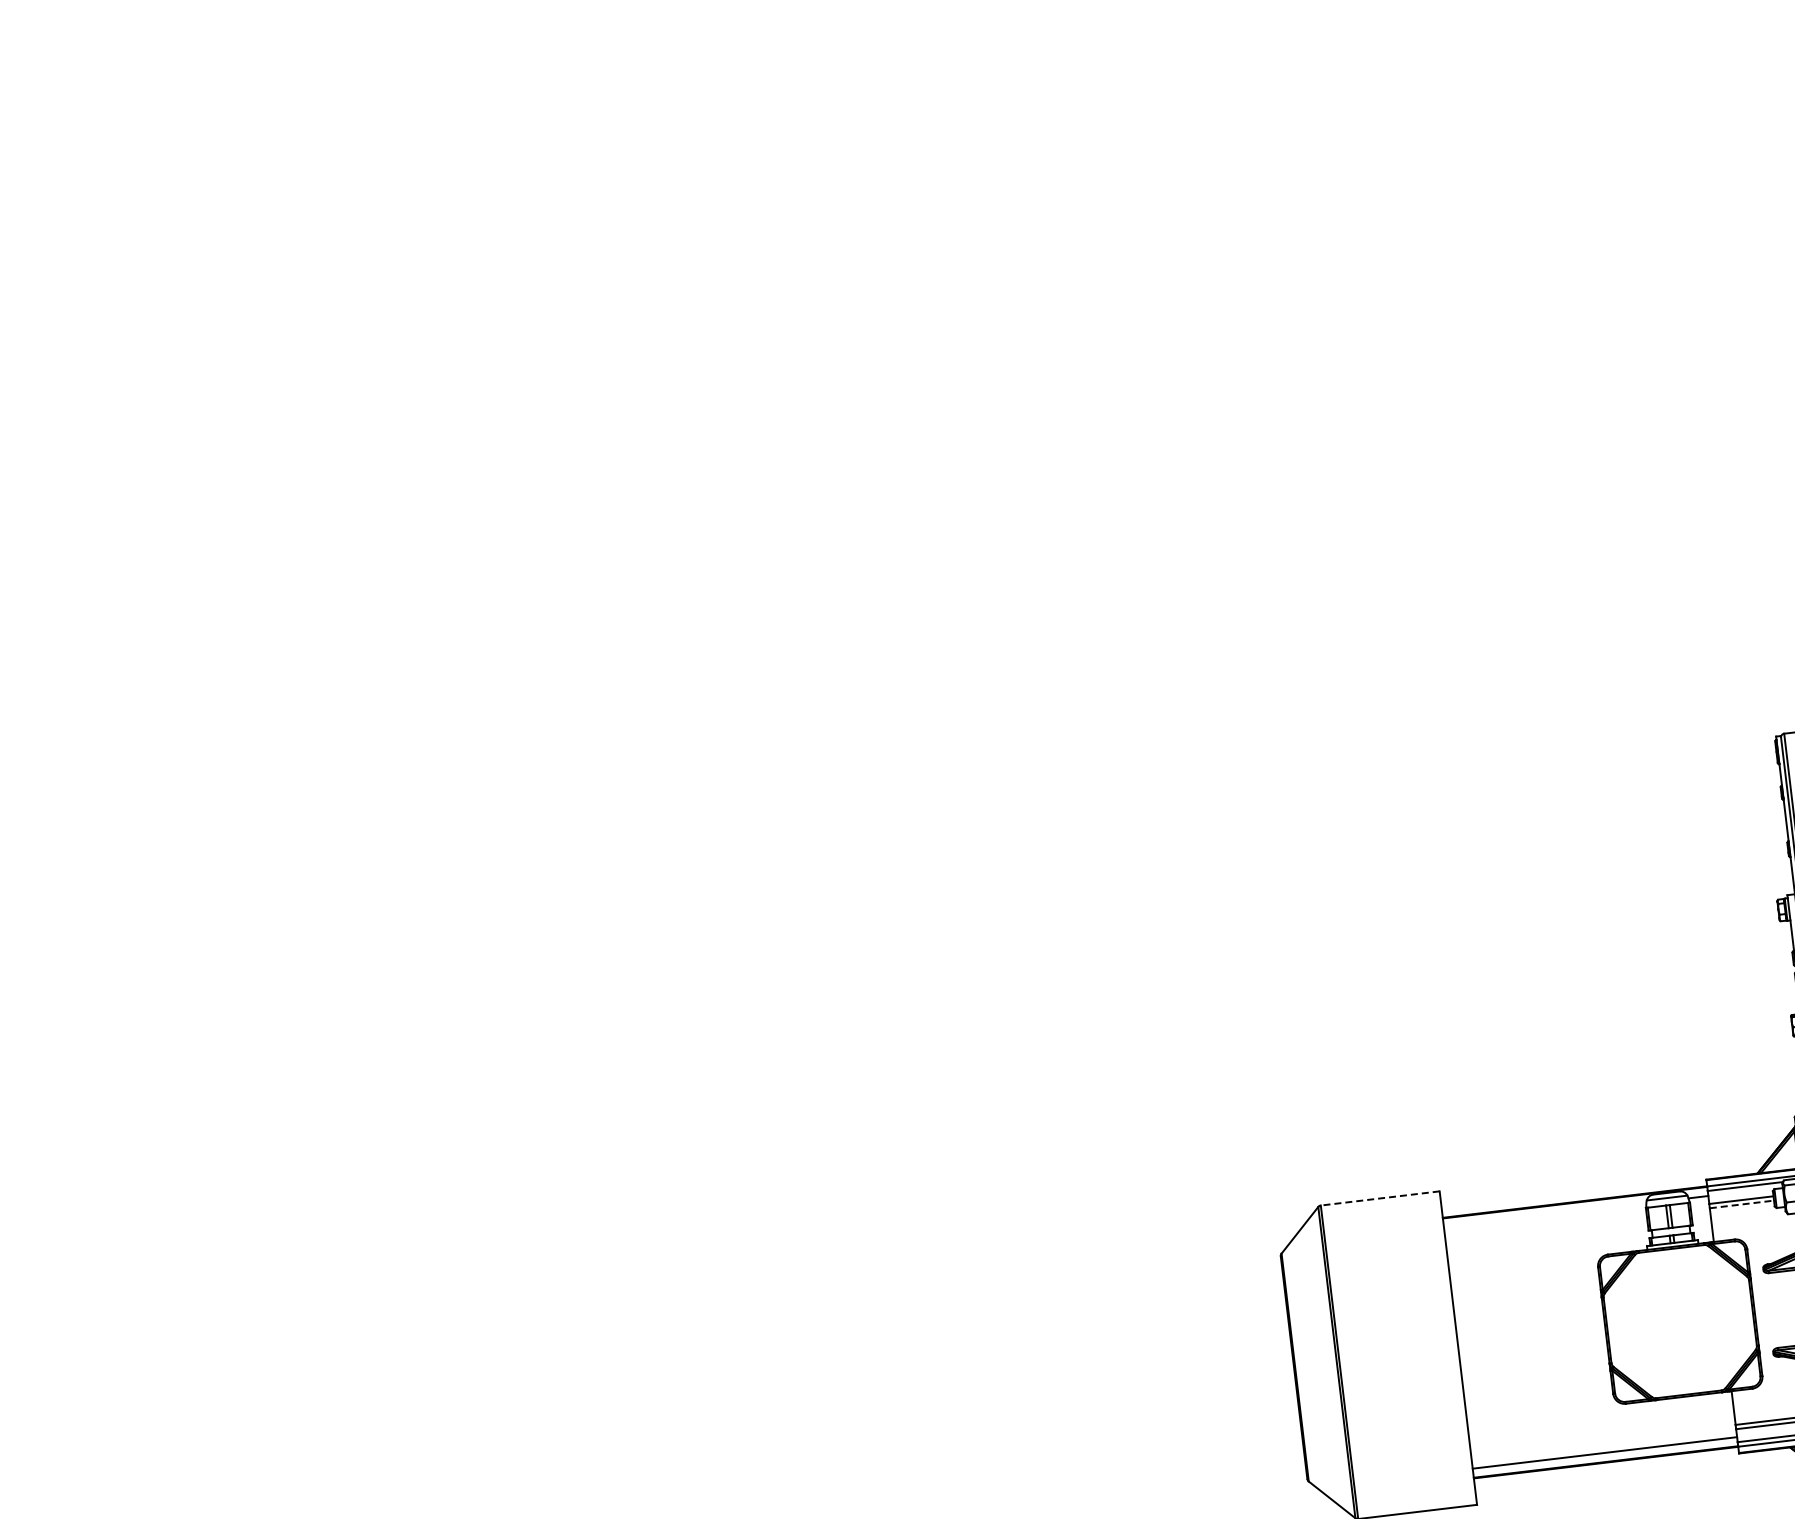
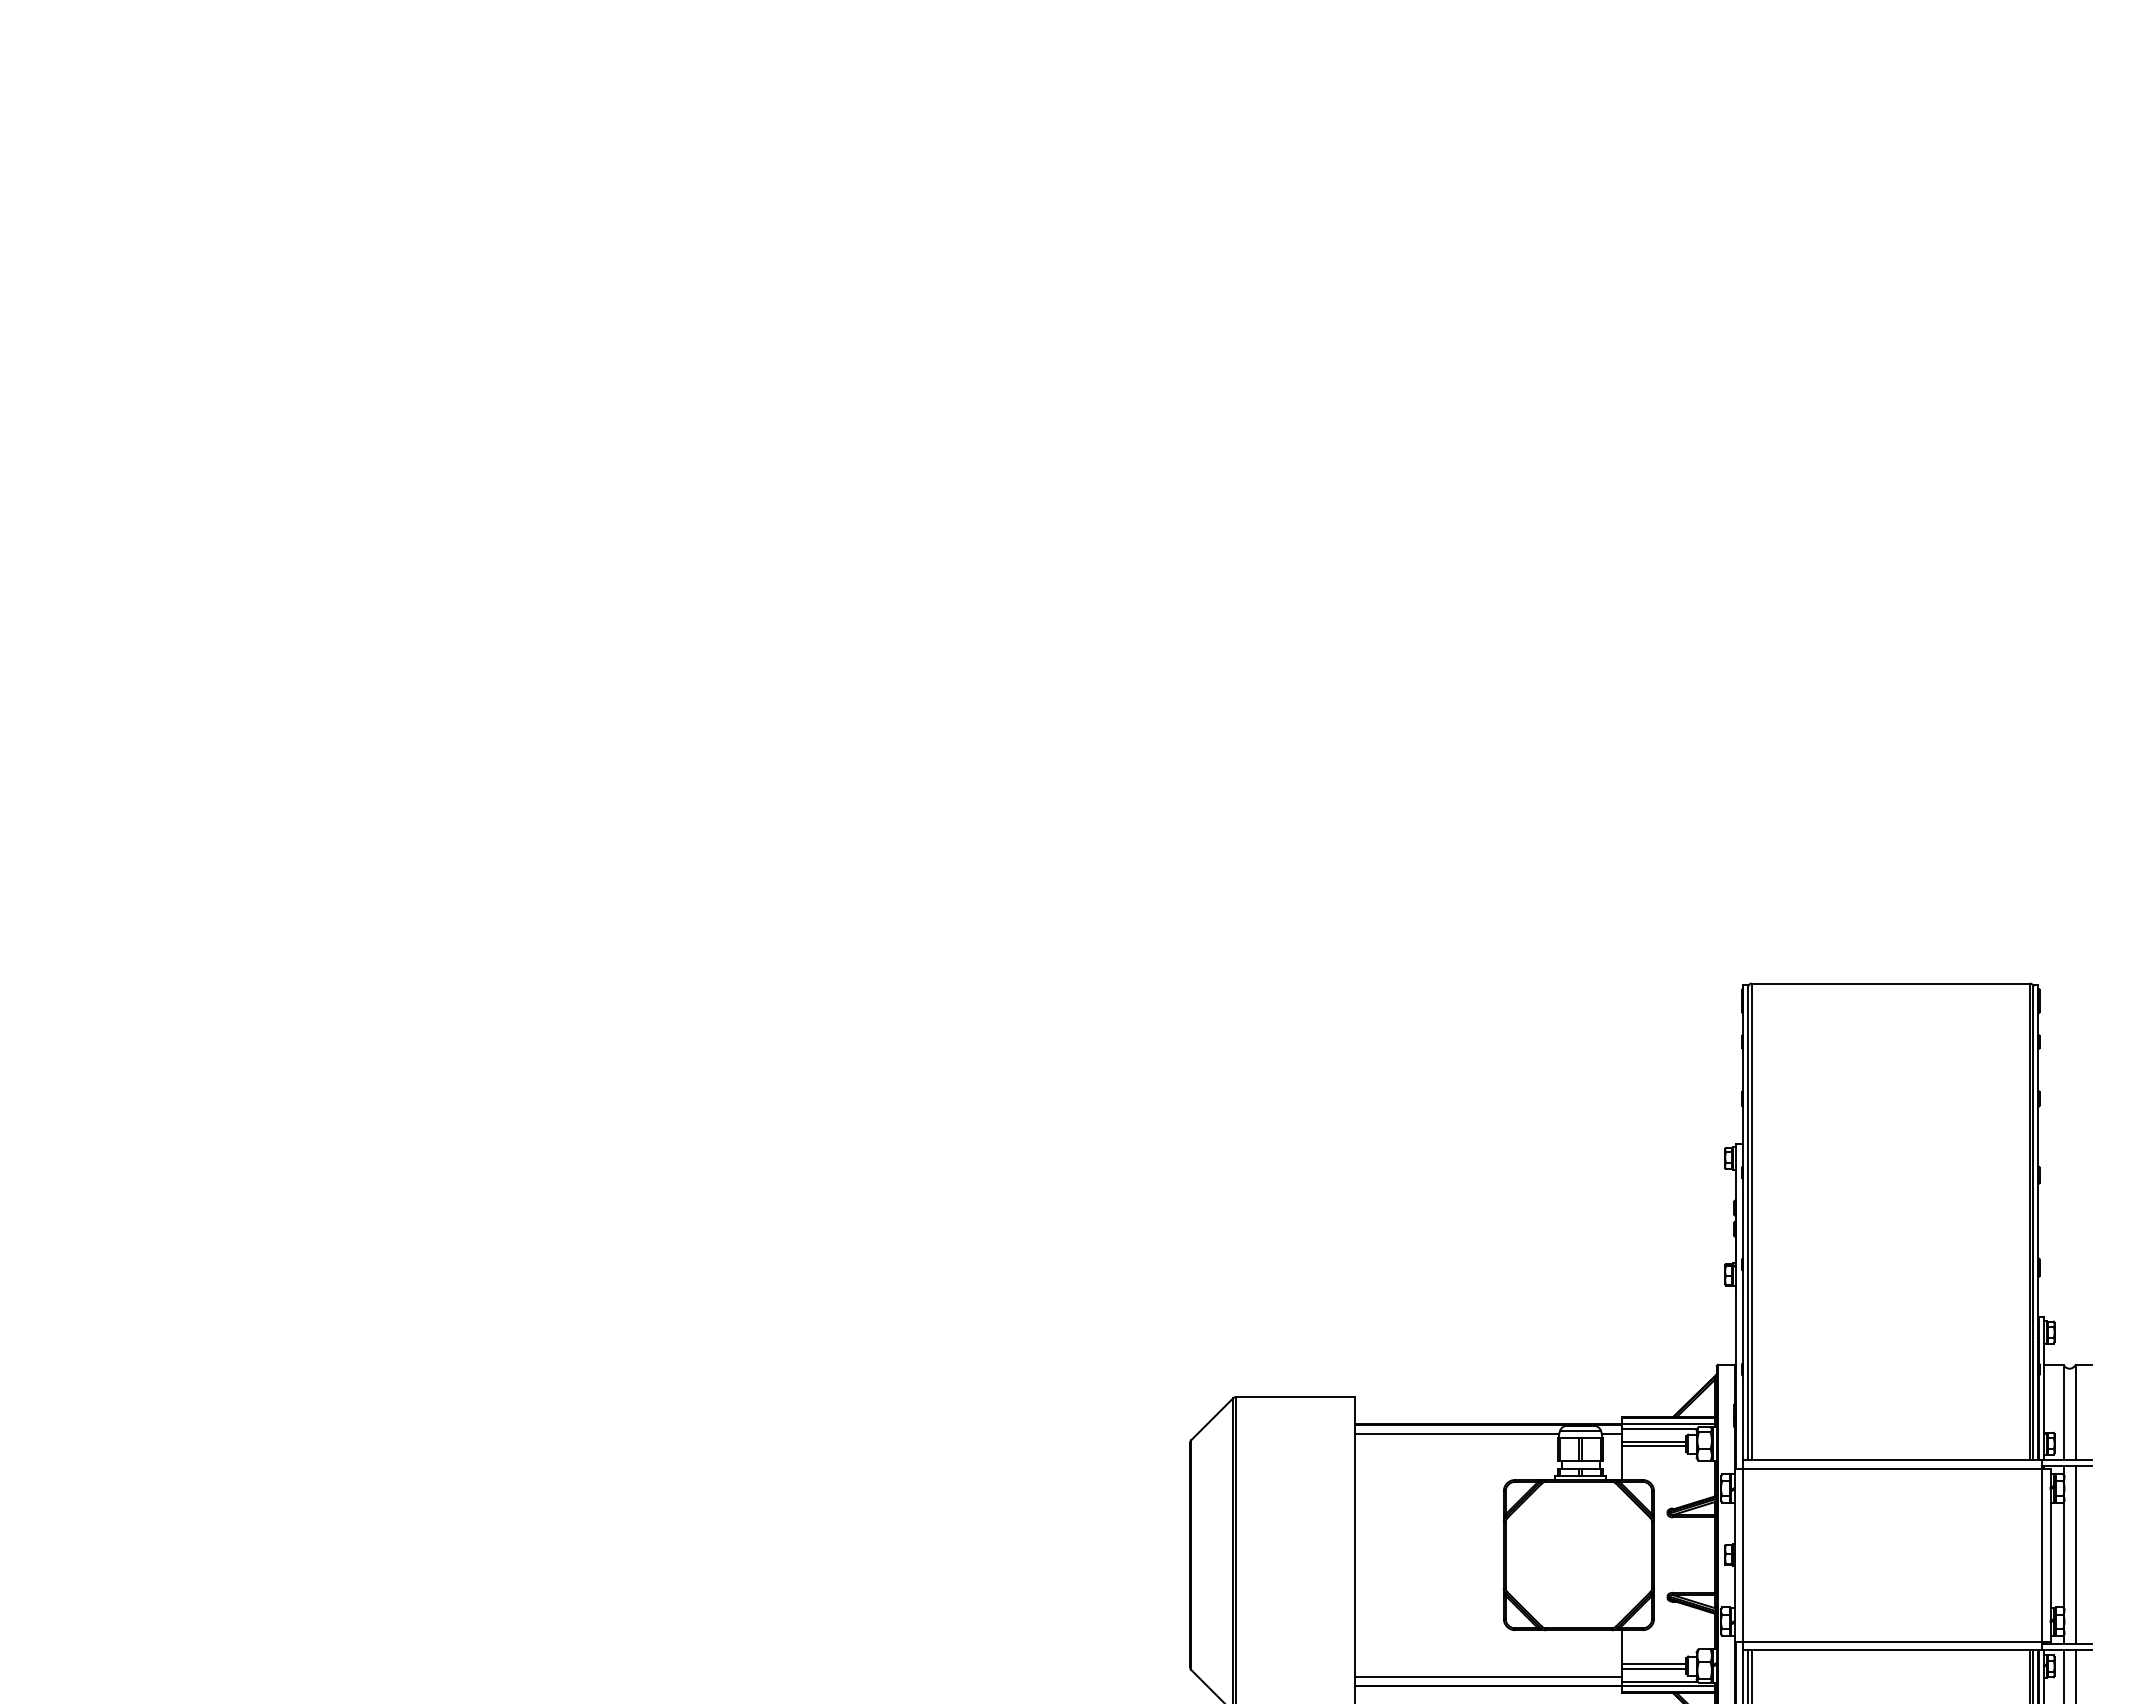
line: (1380, 1198) -> (1295, 1397), dashed -> solid
line: (1742, 1204) -> (1654, 1446), dashed -> solid
line: (1545, 1215) -> (1457, 1433), added

